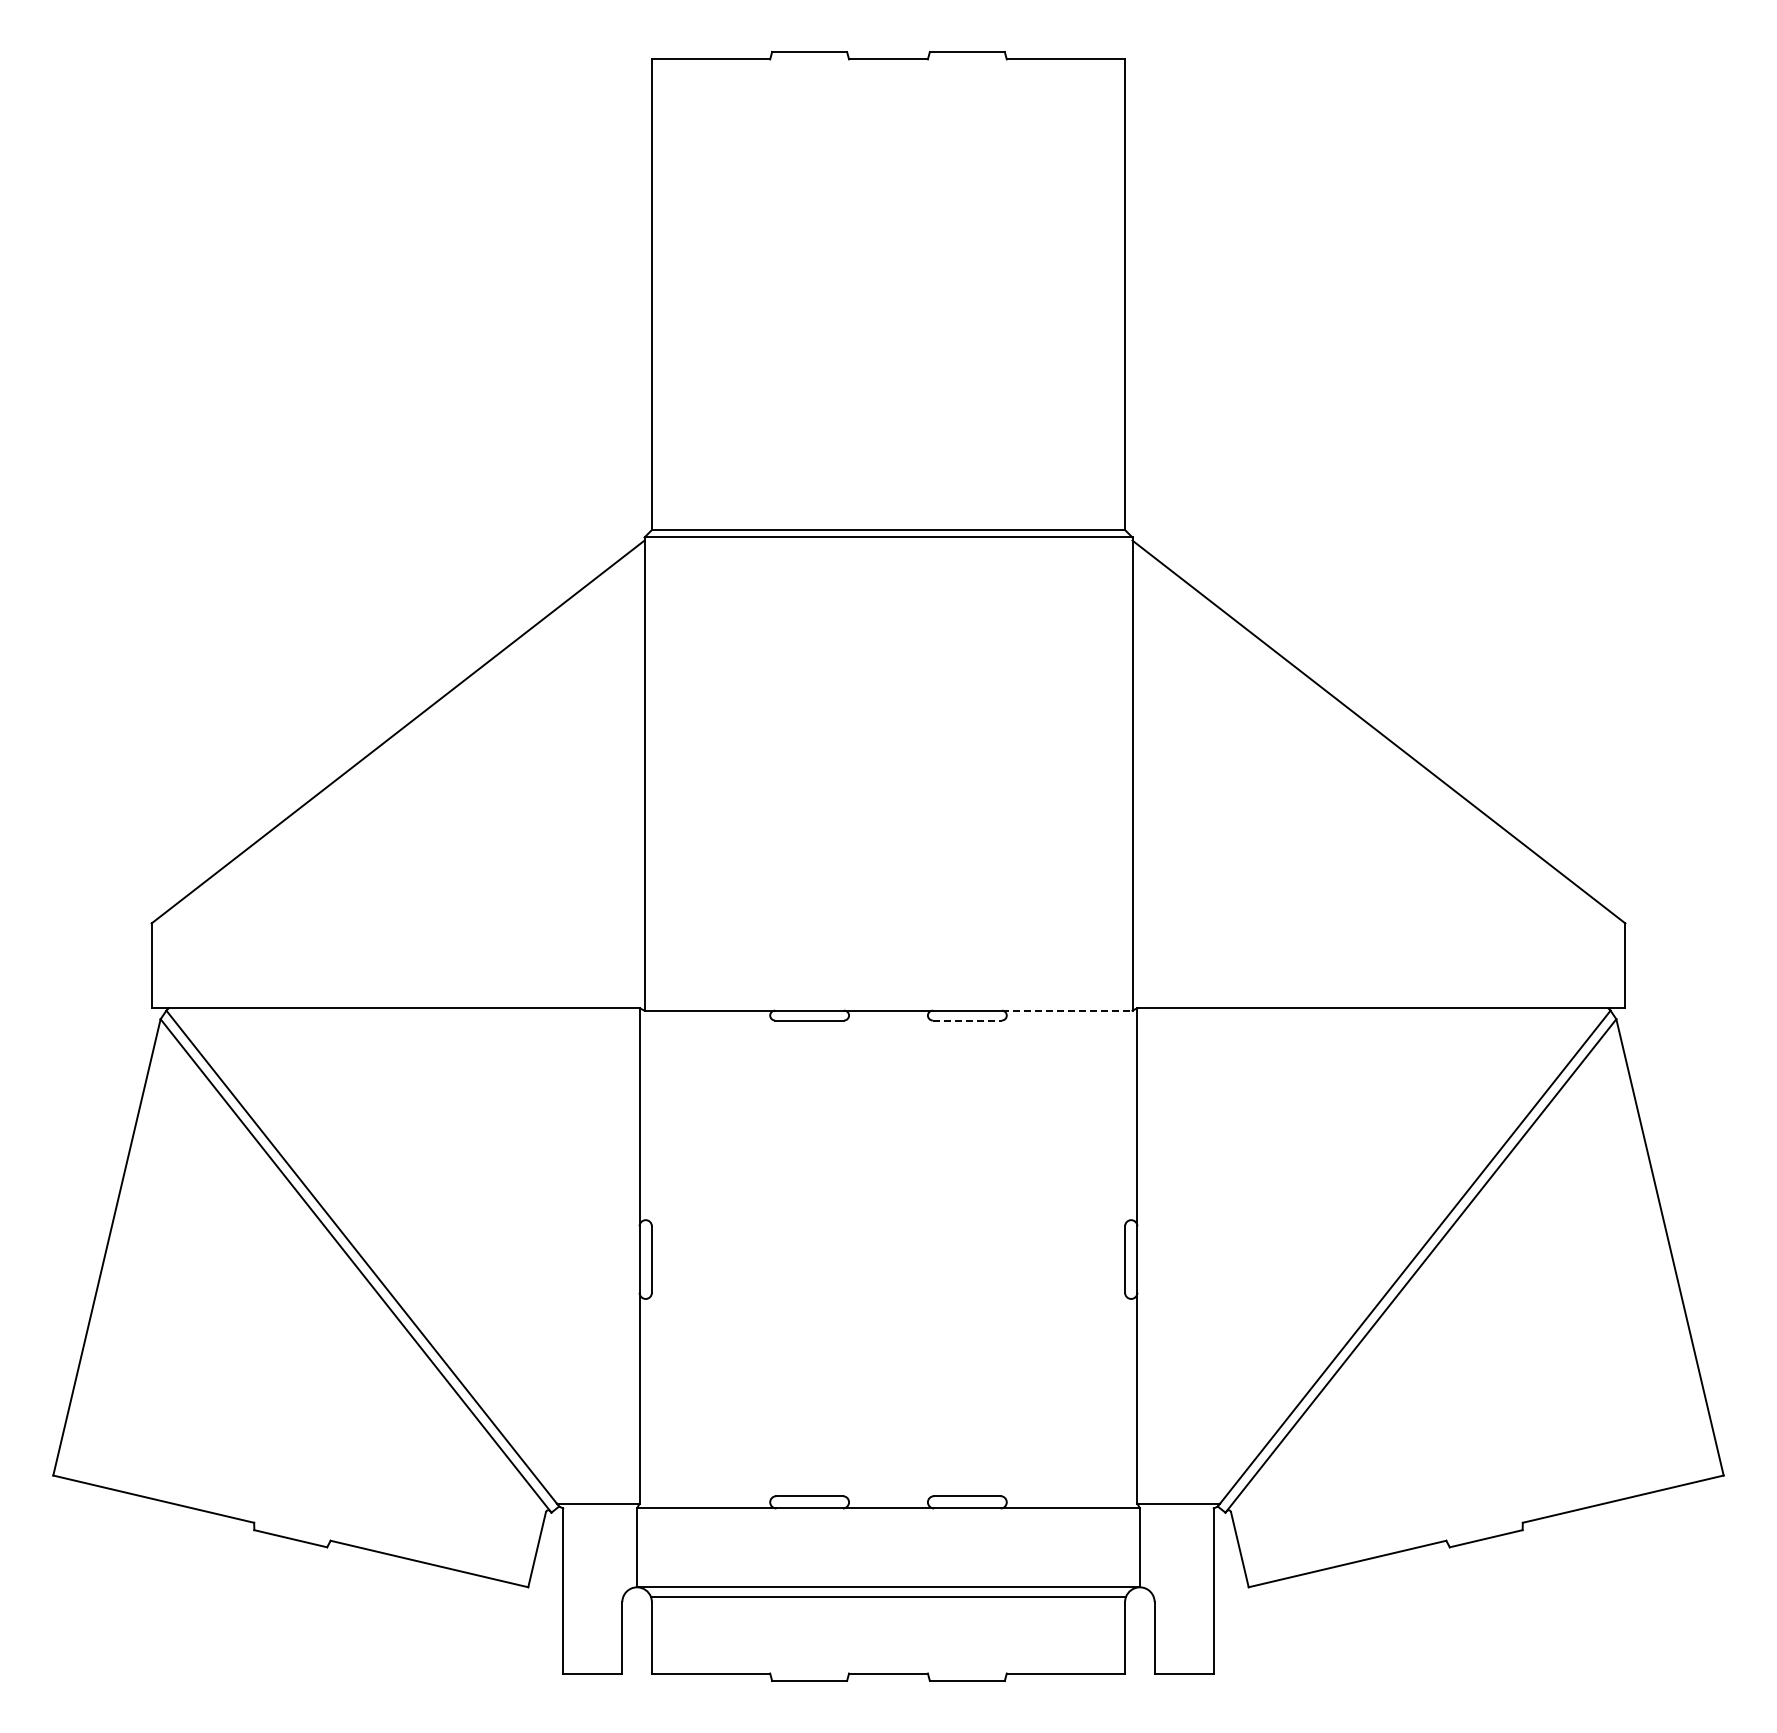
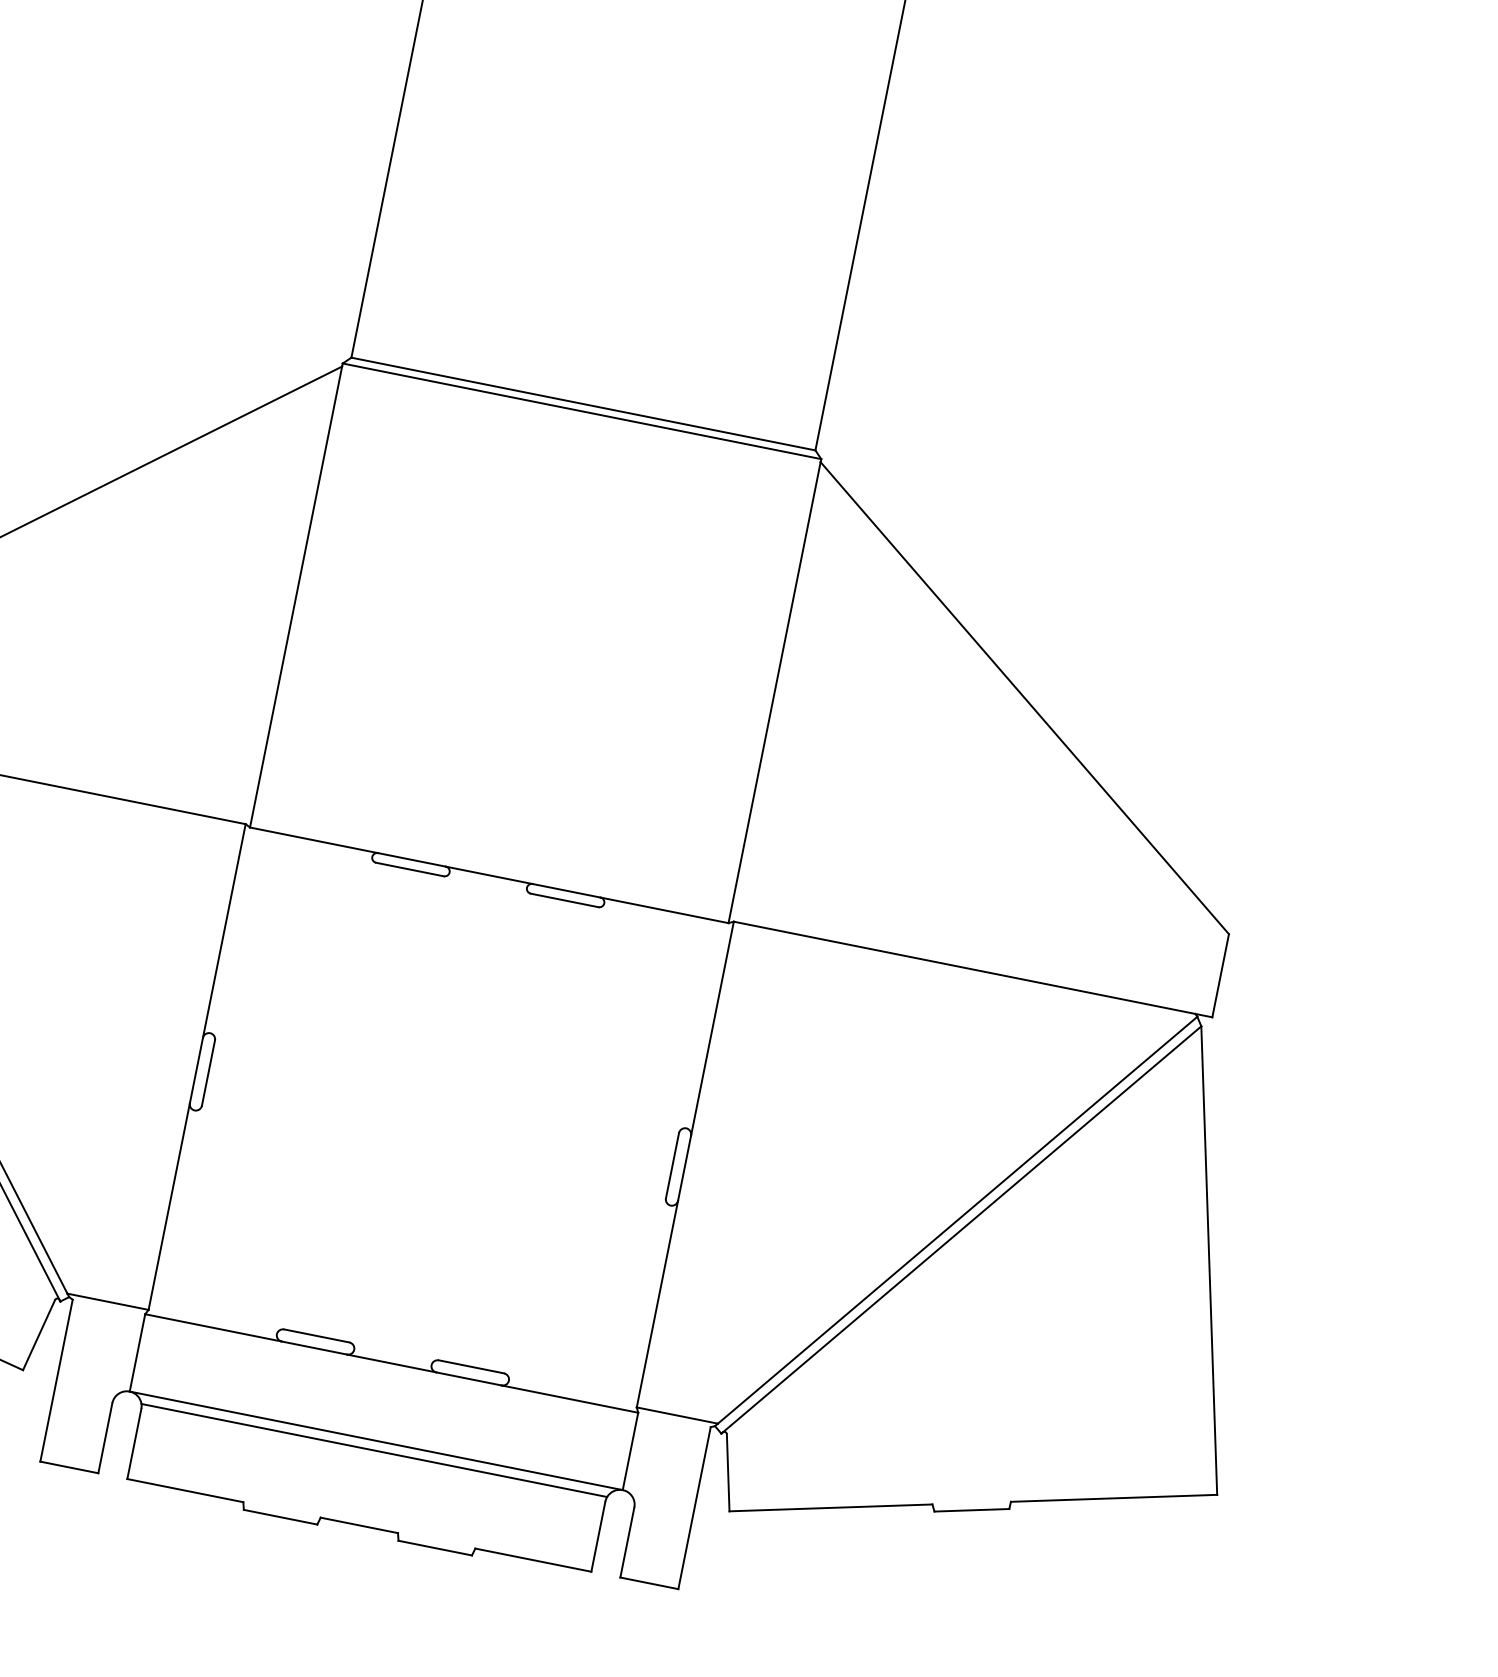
line: (1067, 1010) -> (664, 910), dashed -> solid
line: (967, 1020) -> (564, 900), dashed -> solid

